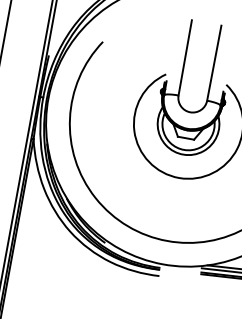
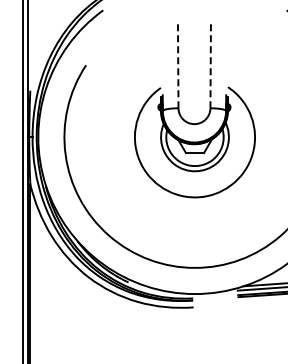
line: (185, 57) -> (178, 65), solid -> dashed
line: (214, 63) -> (210, 66), solid -> dashed

